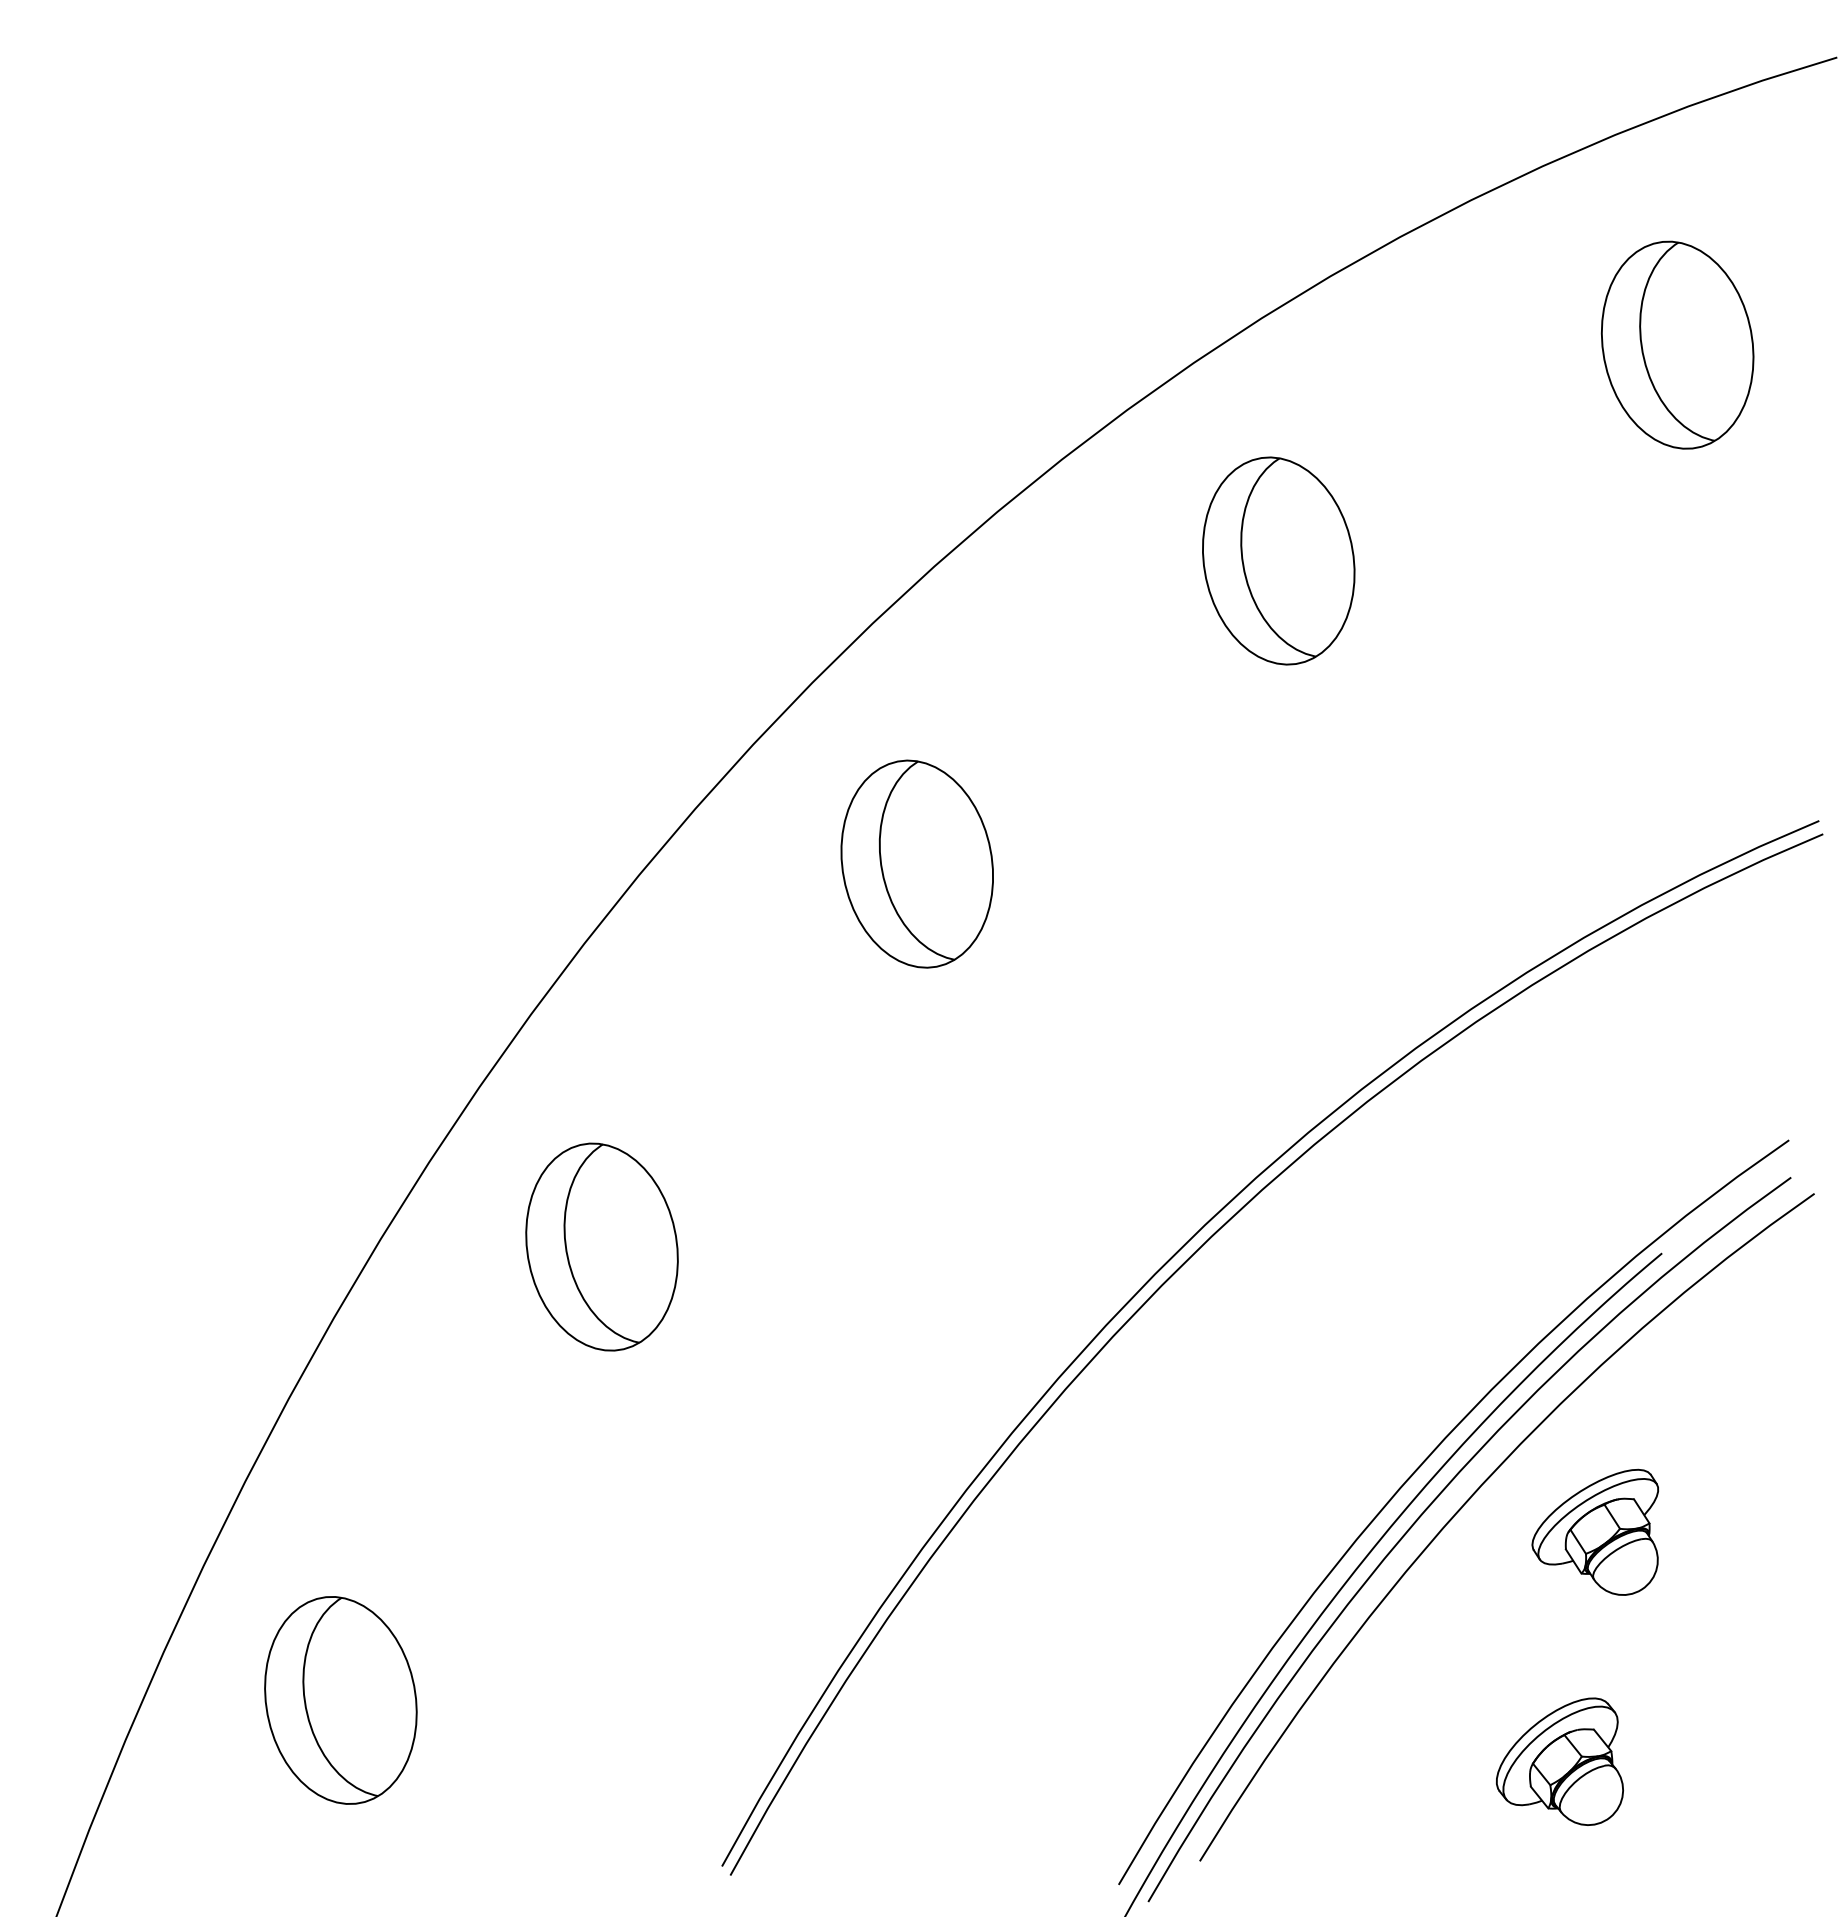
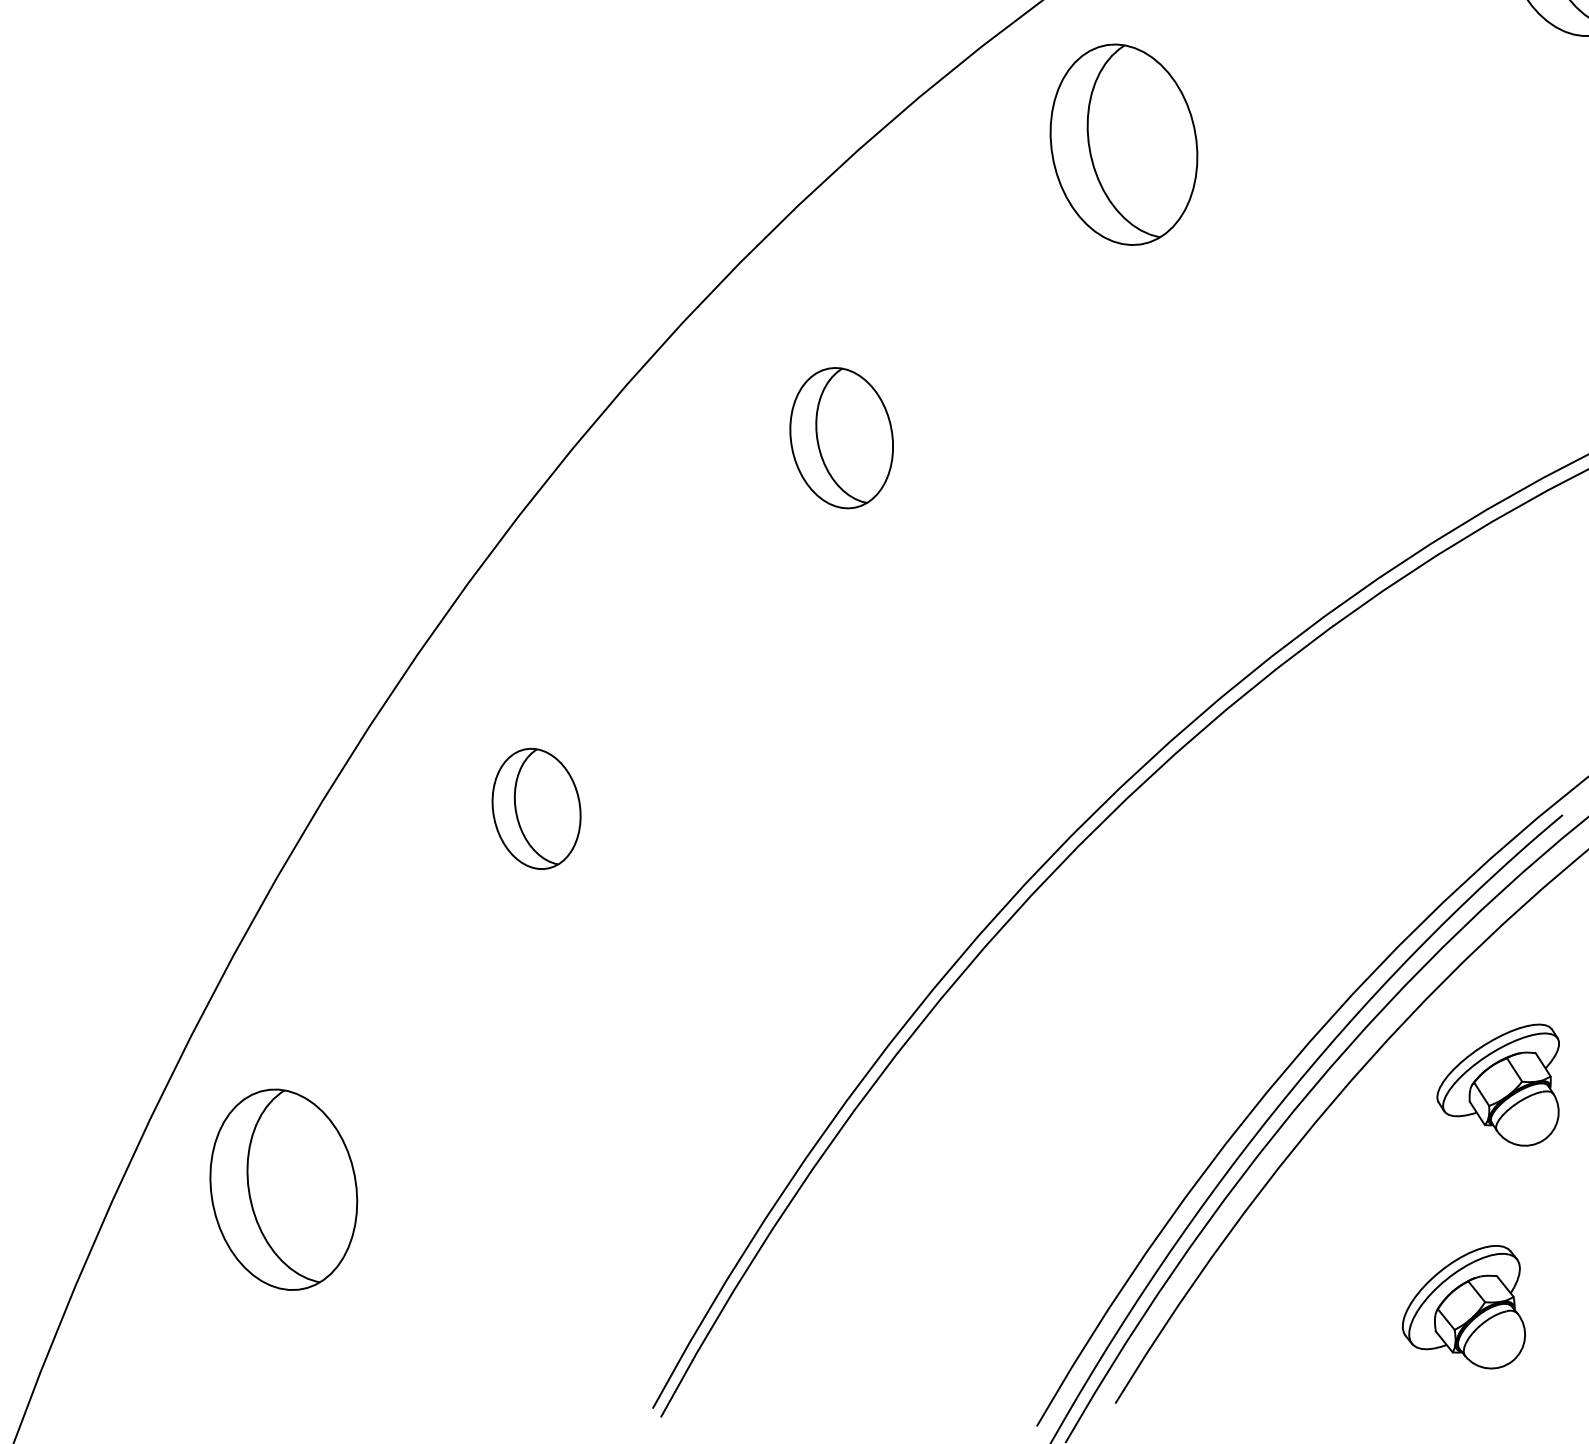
part: (1278, 560) -> (1123, 144), moved
part: (916, 863) -> (841, 437), size x0.7
part: (601, 1246) -> (536, 808), size x0.6
part: (340, 1700) -> (283, 1189), moved

